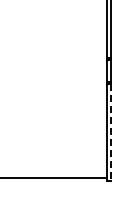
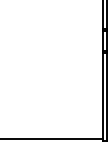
line: (111, 132) -> (107, 97), dashed -> solid

